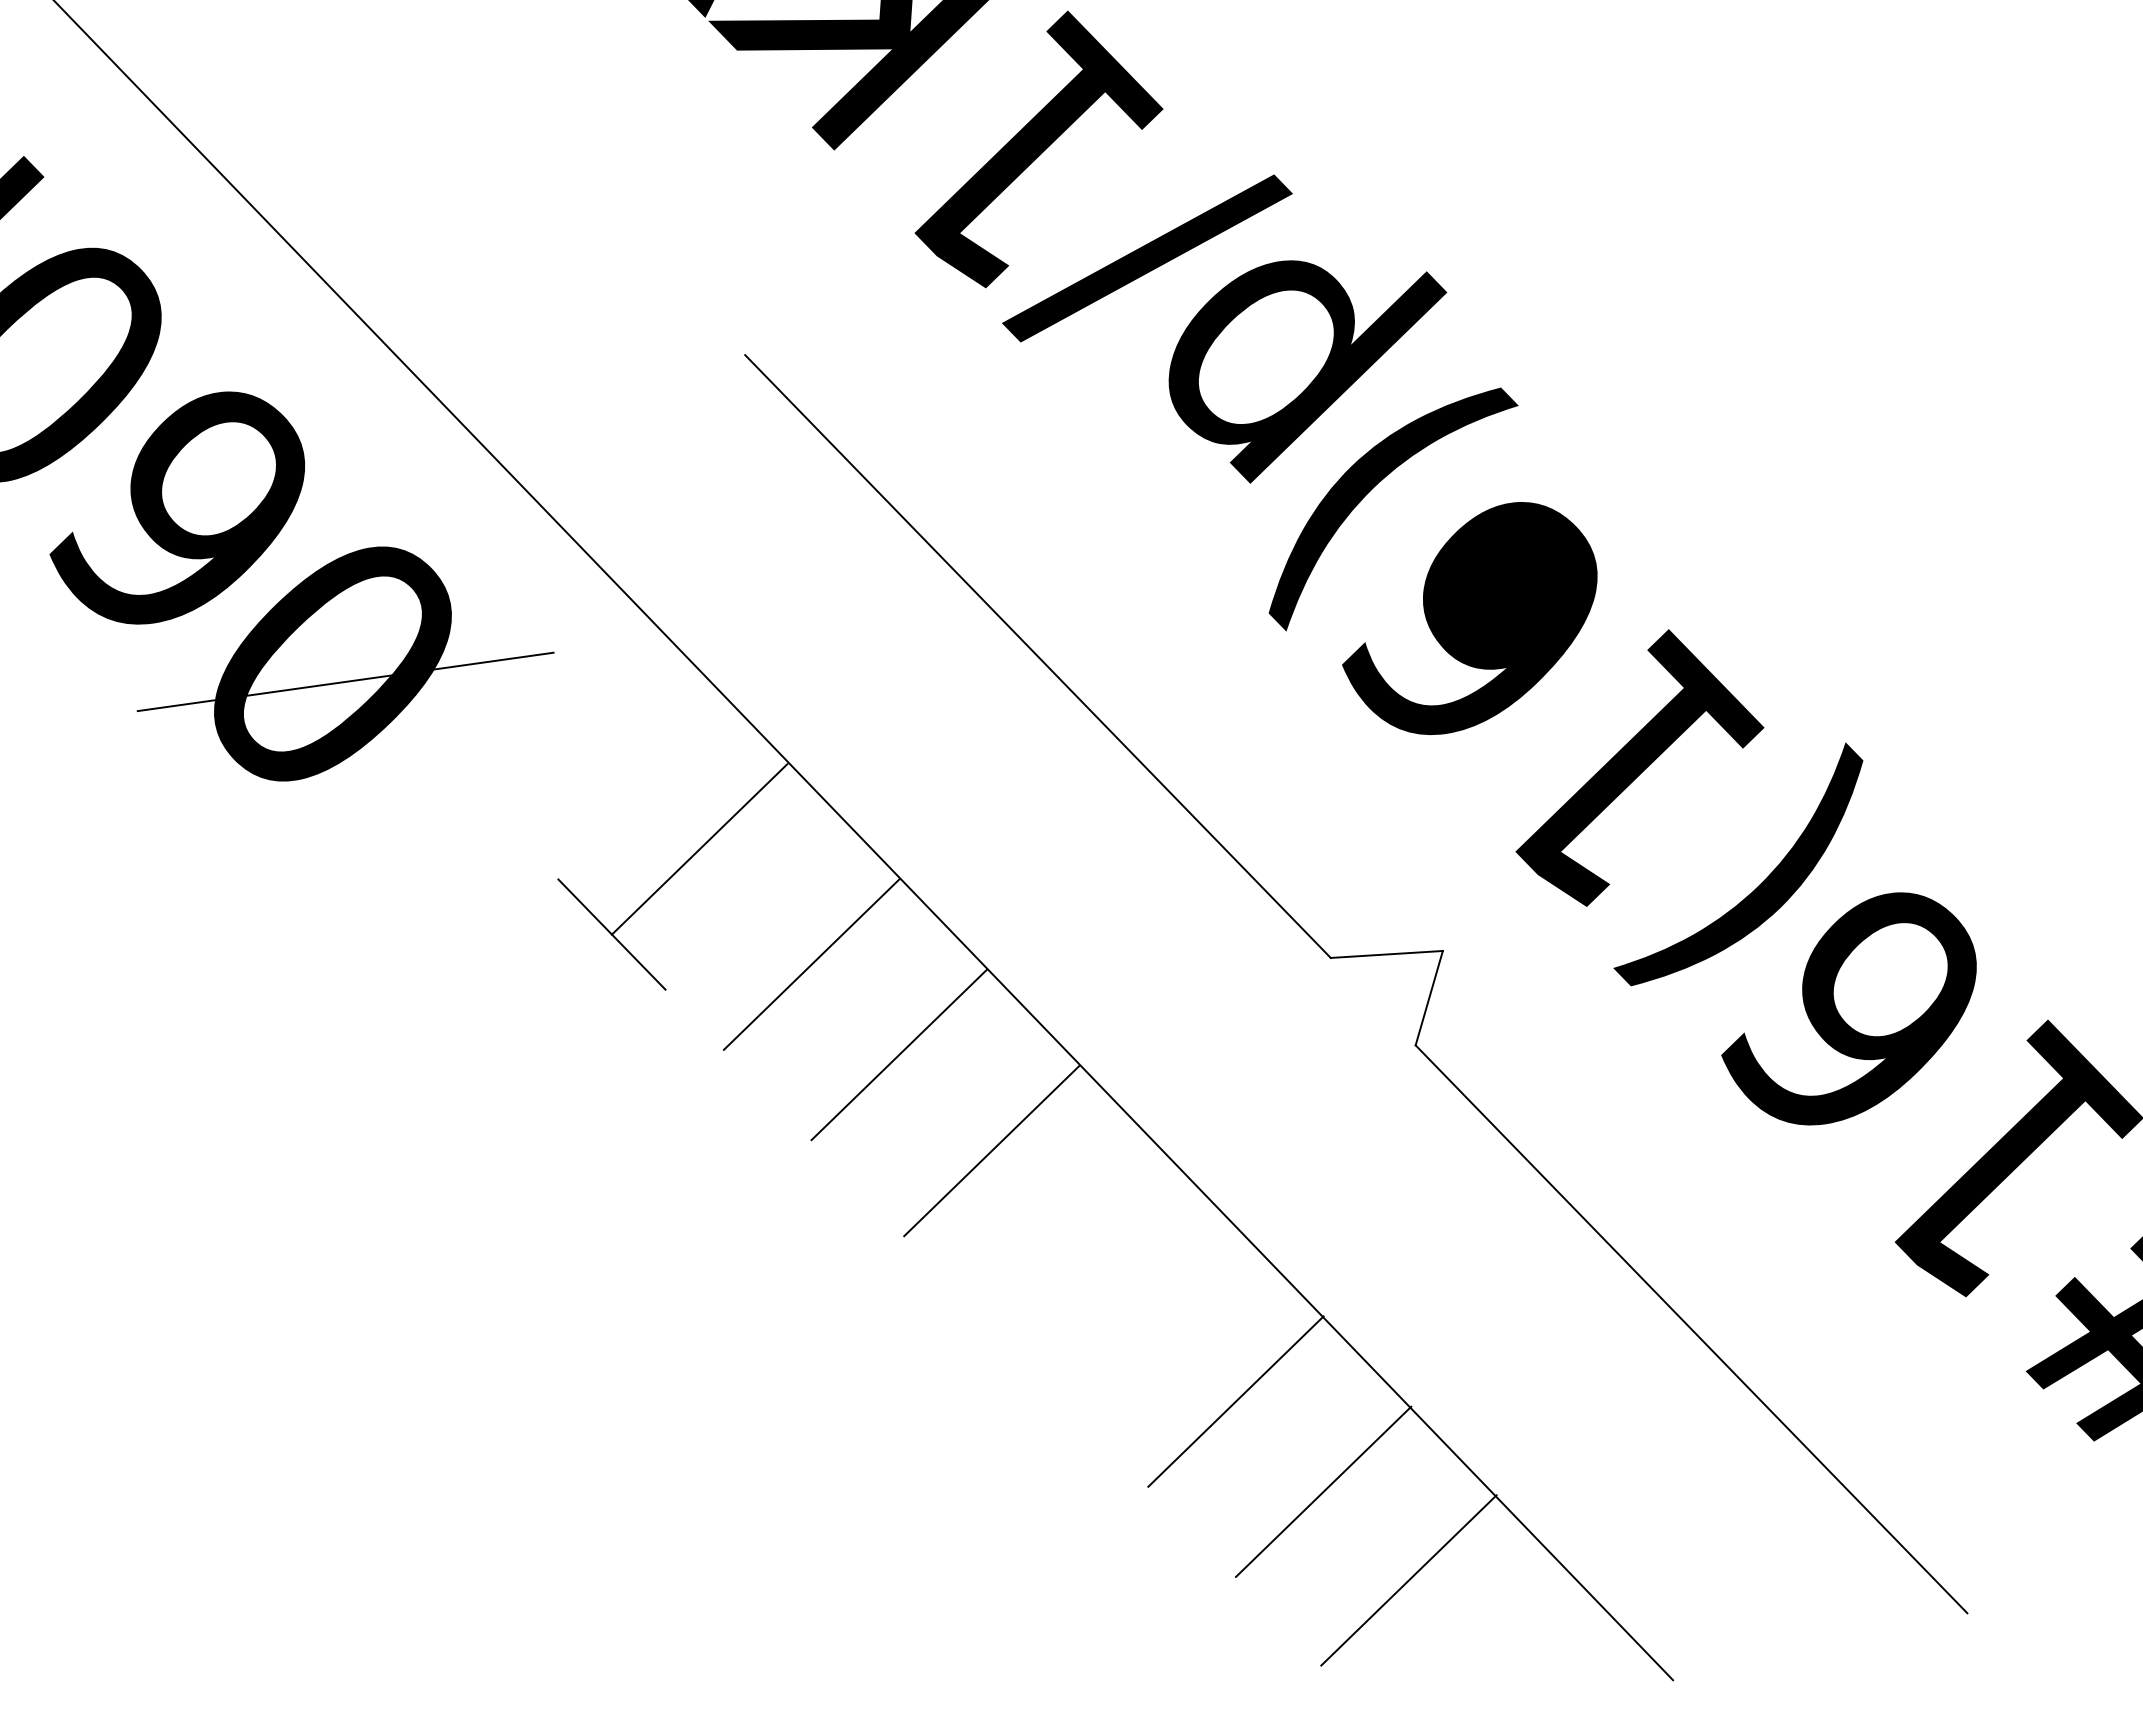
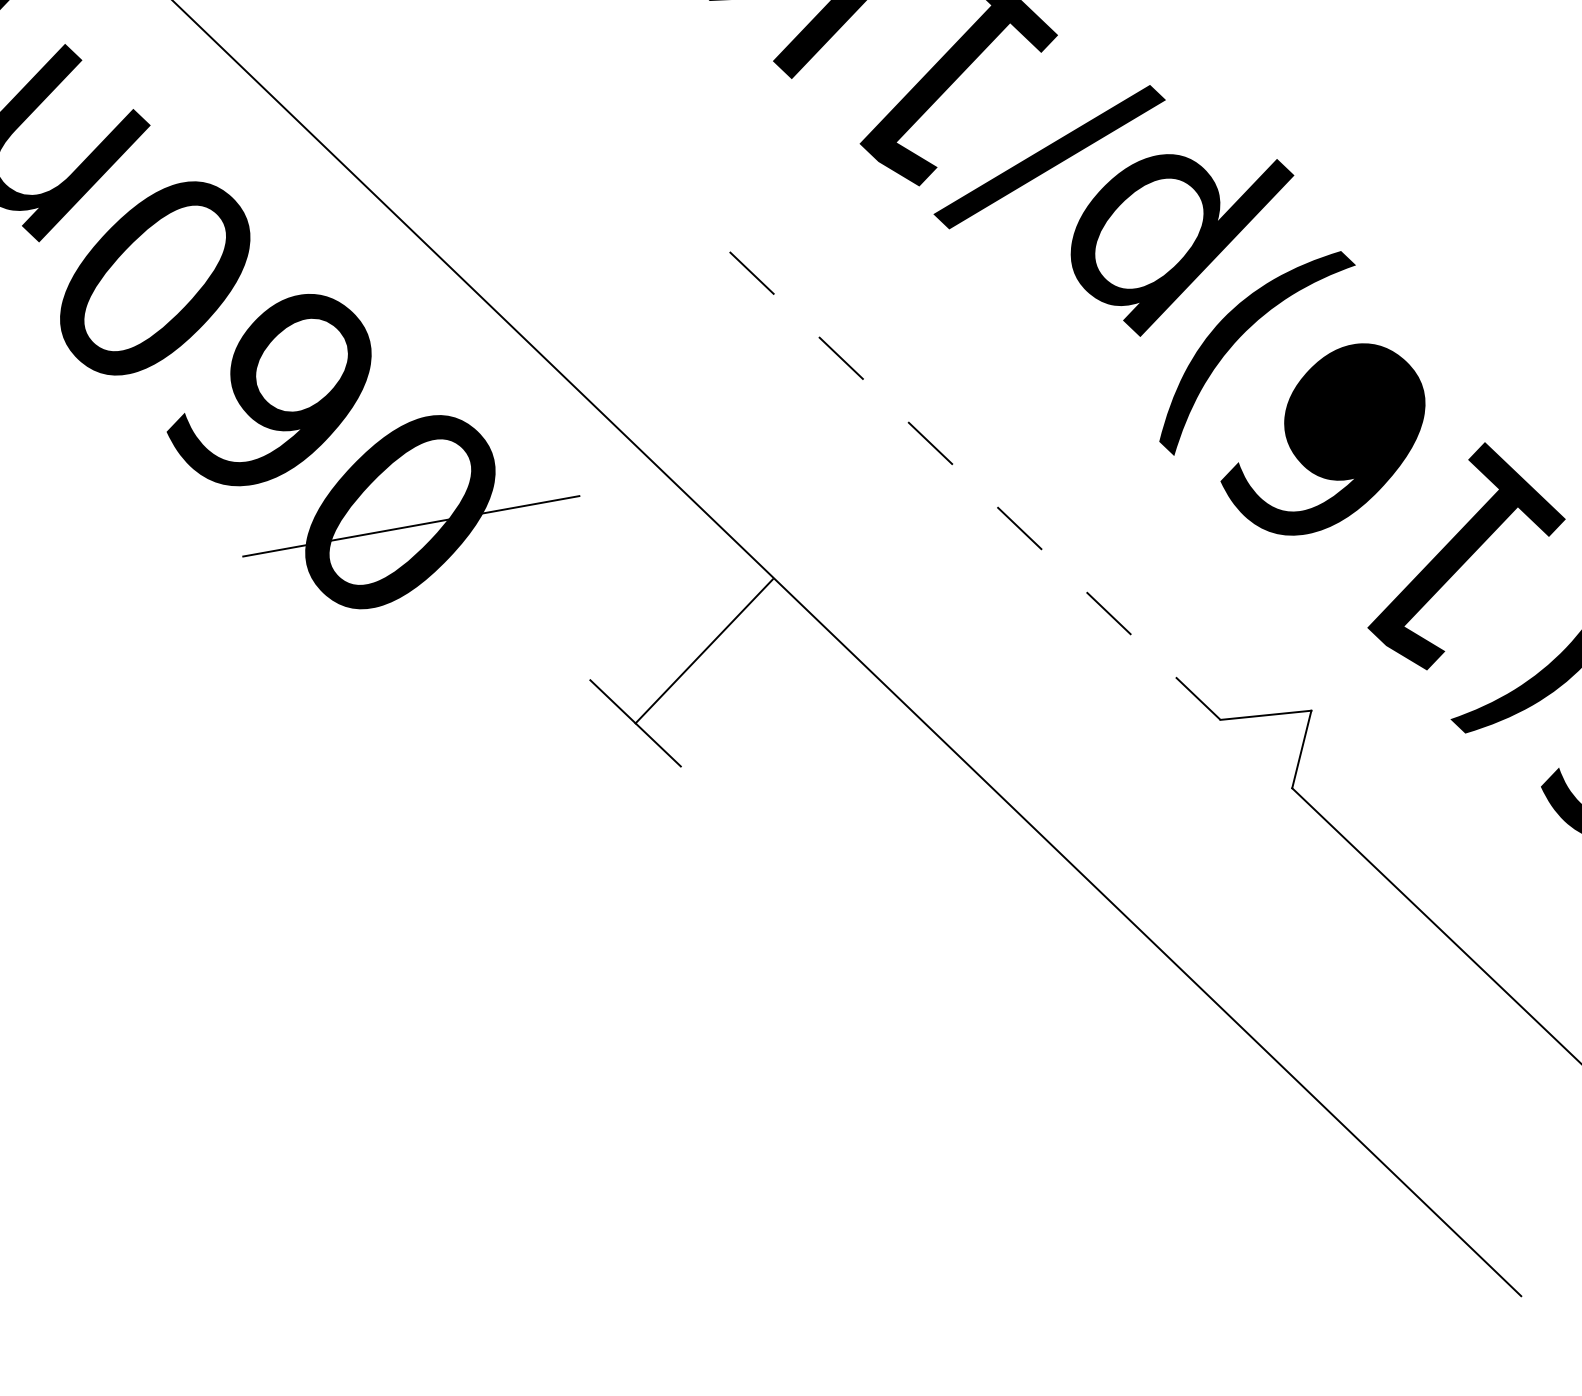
line: (1037, 656) -> (972, 484), solid -> dashed
line: (811, 964) -> (798, 741), removed
line: (898, 1054) -> (872, 811), removed
line: (991, 1150) -> (950, 886), removed
line: (1235, 1401) -> (1156, 1083), removed
line: (1323, 1491) -> (1231, 1153), removed
line: (1408, 1580) -> (1303, 1223), removed

